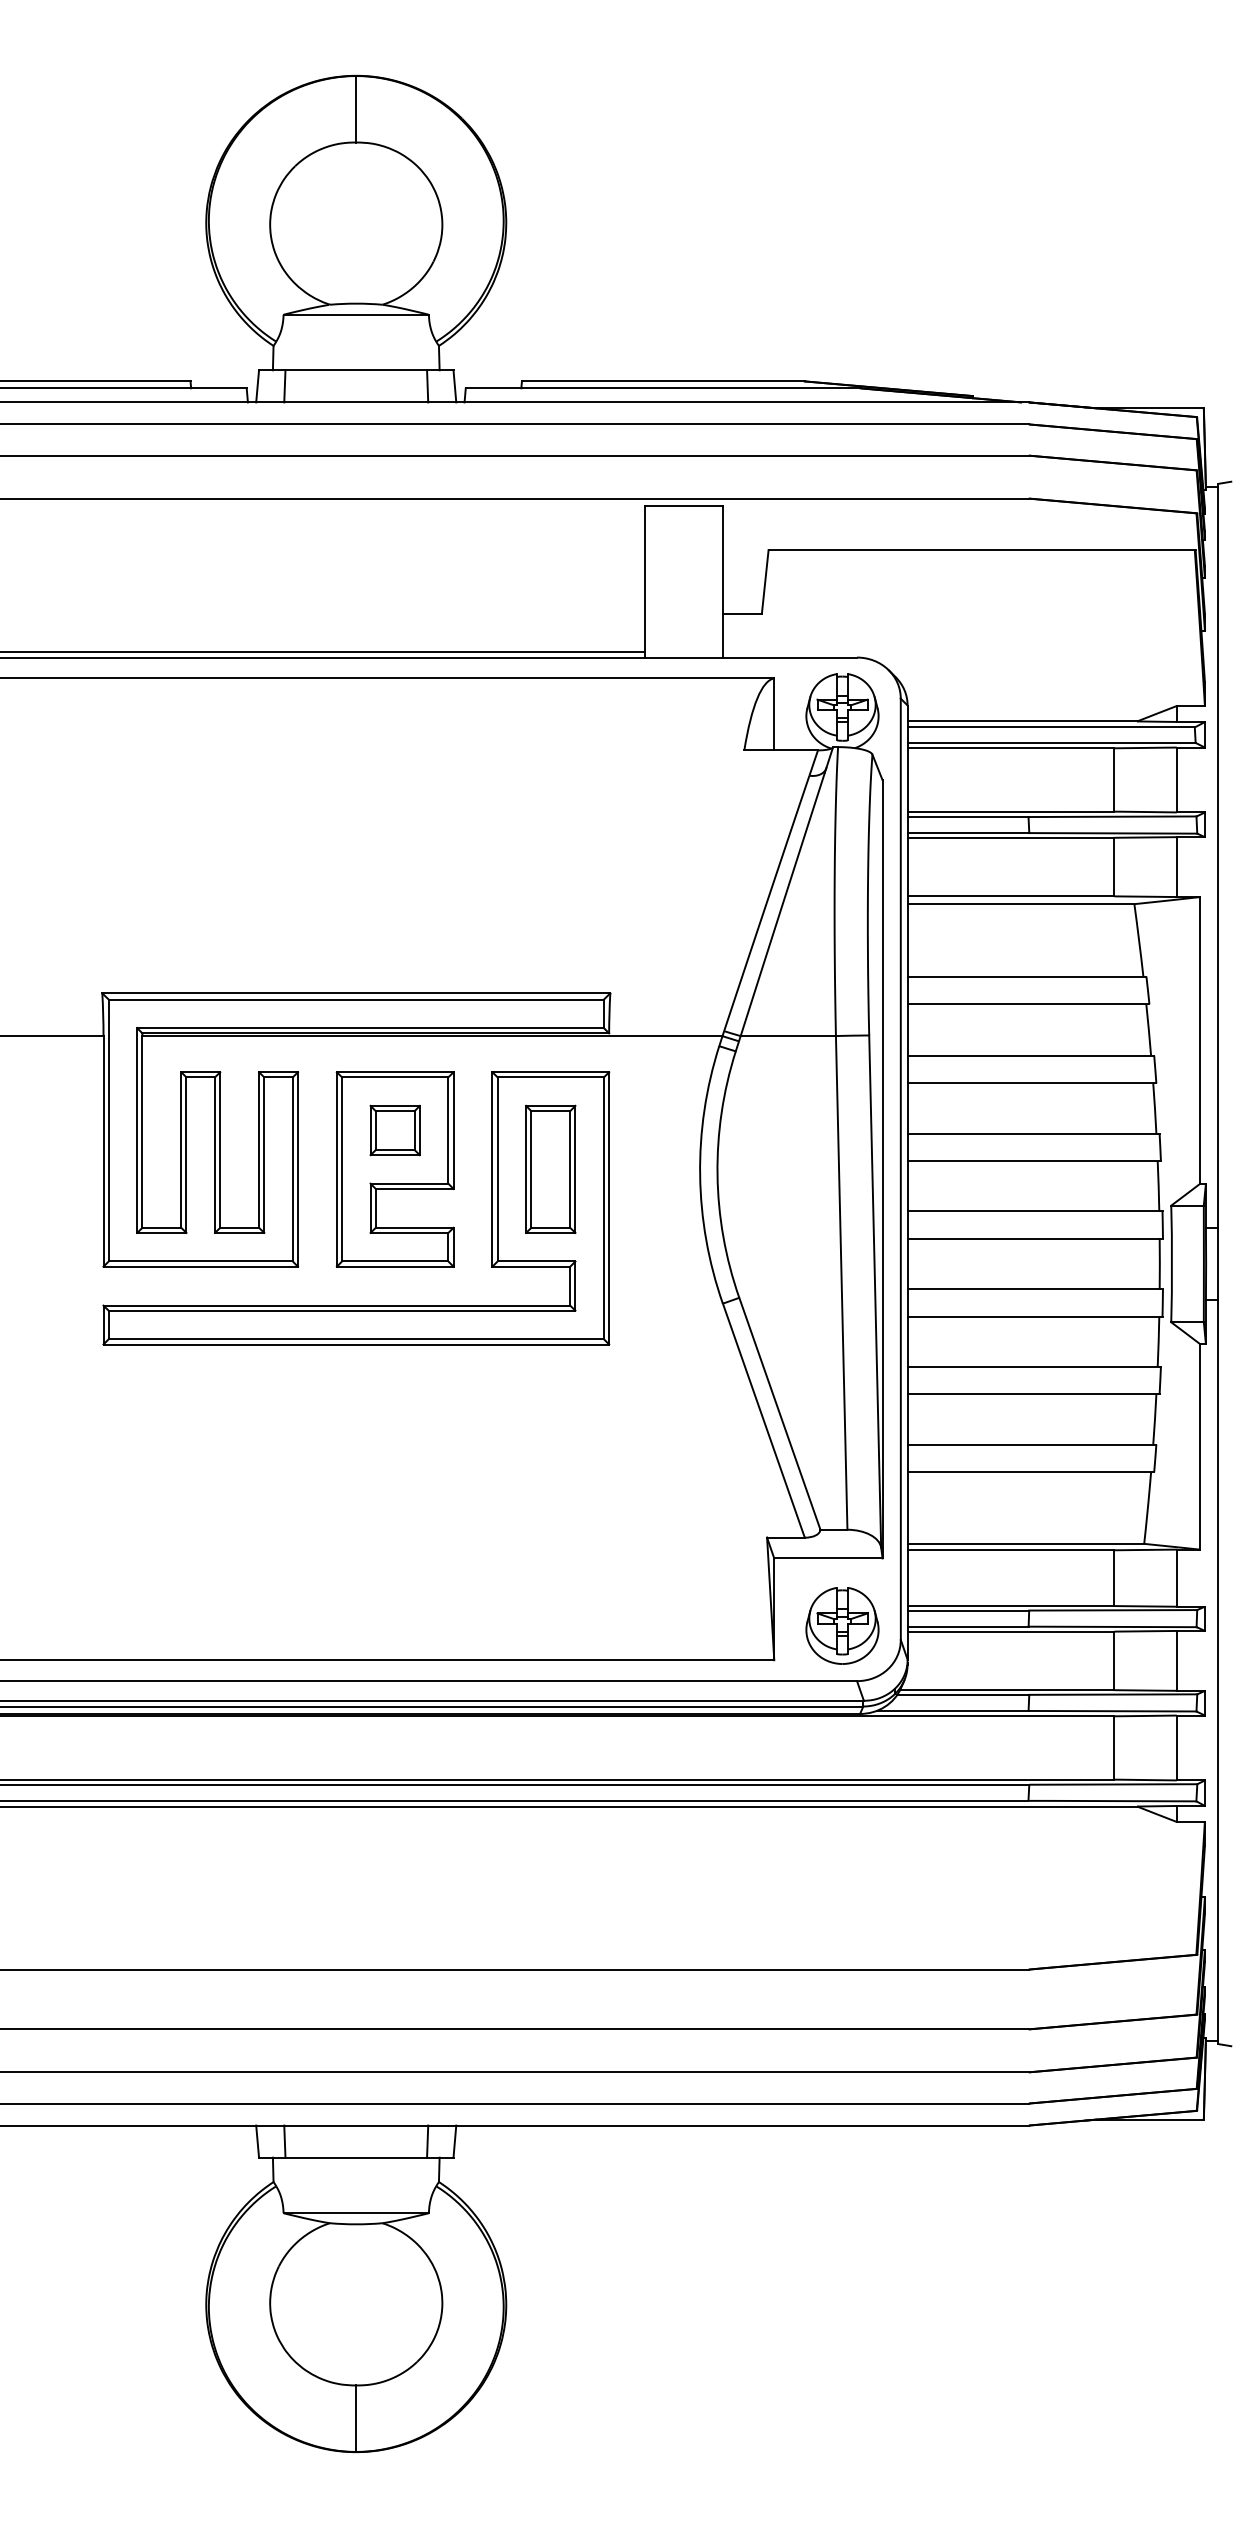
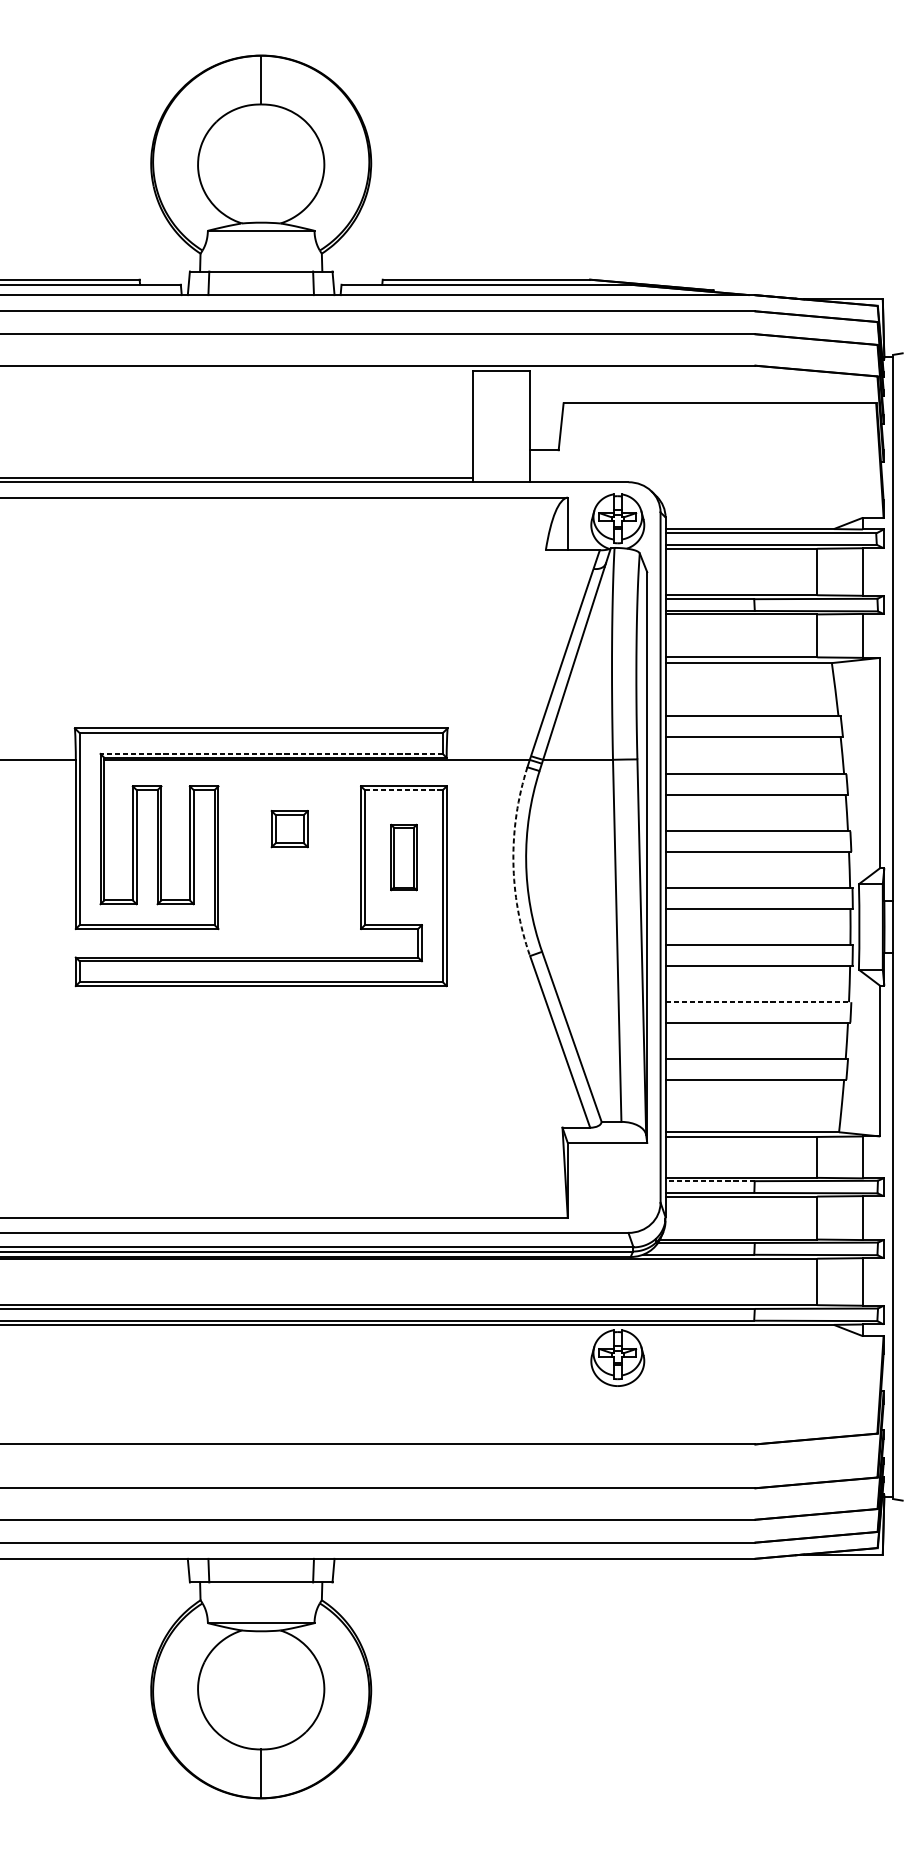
line: (370, 1028) -> (271, 754), solid -> dashed
line: (551, 1077) -> (404, 790), solid -> dashed
part: (550, 1168) -> (403, 856), size x0.7
part: (394, 1169) -> (289, 857), removed
arc: (700, 1175) -> (513, 862), solid -> dashed
line: (1034, 1366) -> (758, 1002), solid -> dashed
line: (968, 1610) -> (710, 1181), solid -> dashed
part: (842, 1625) -> (617, 1357), moved

